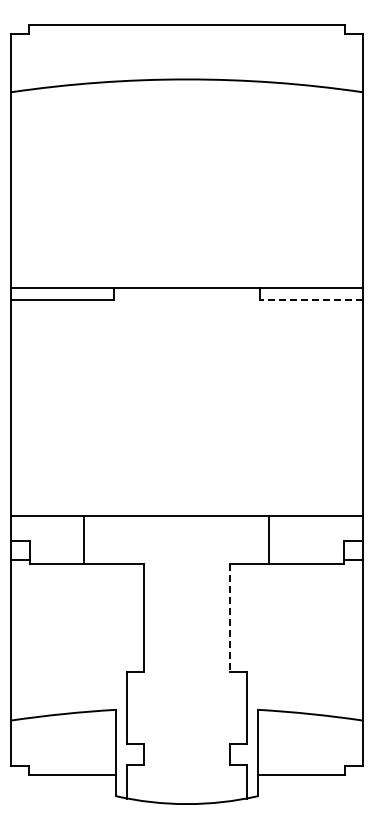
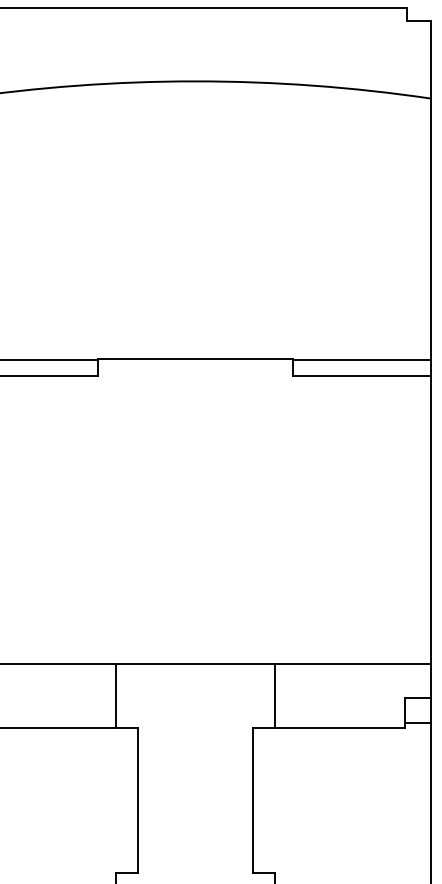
line: (311, 300) -> (361, 376), dashed -> solid
line: (84, 539) -> (116, 695), moved
line: (268, 539) -> (275, 695), moved
line: (230, 618) -> (253, 800), dashed -> solid

